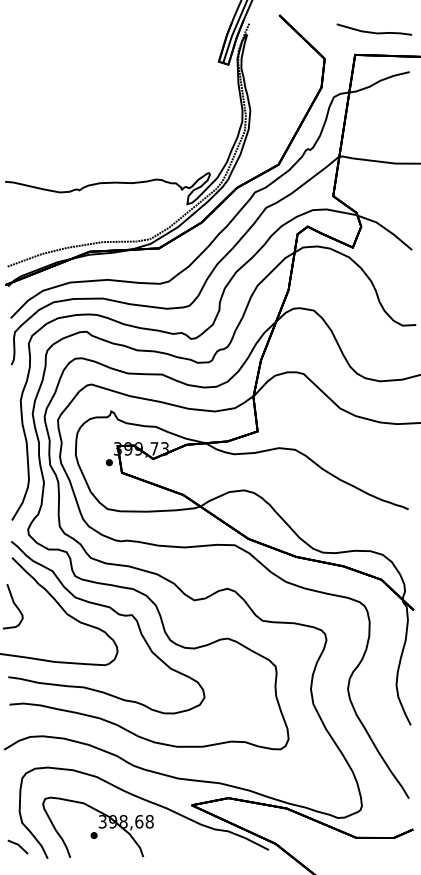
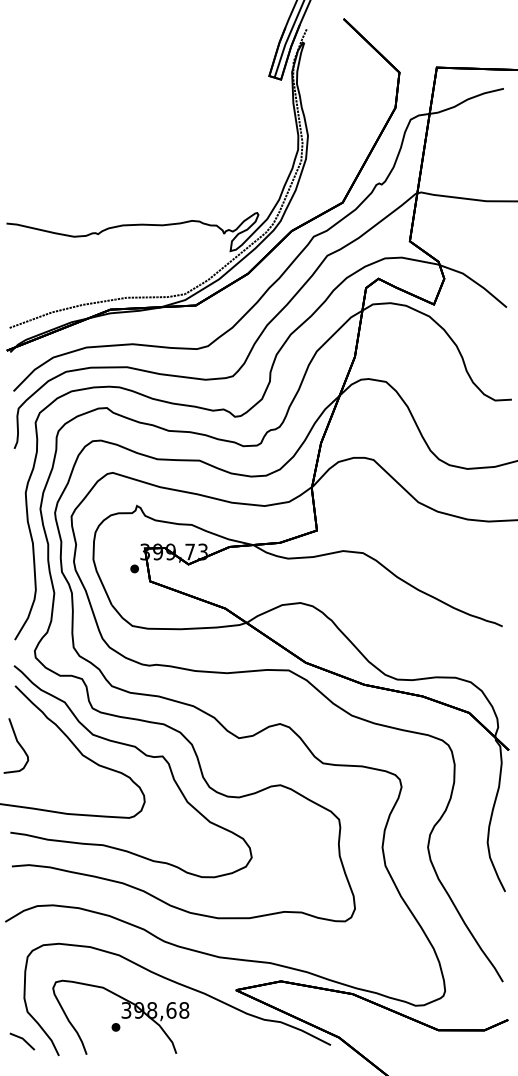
curve: (374, 32) -> (460, 39), removed

